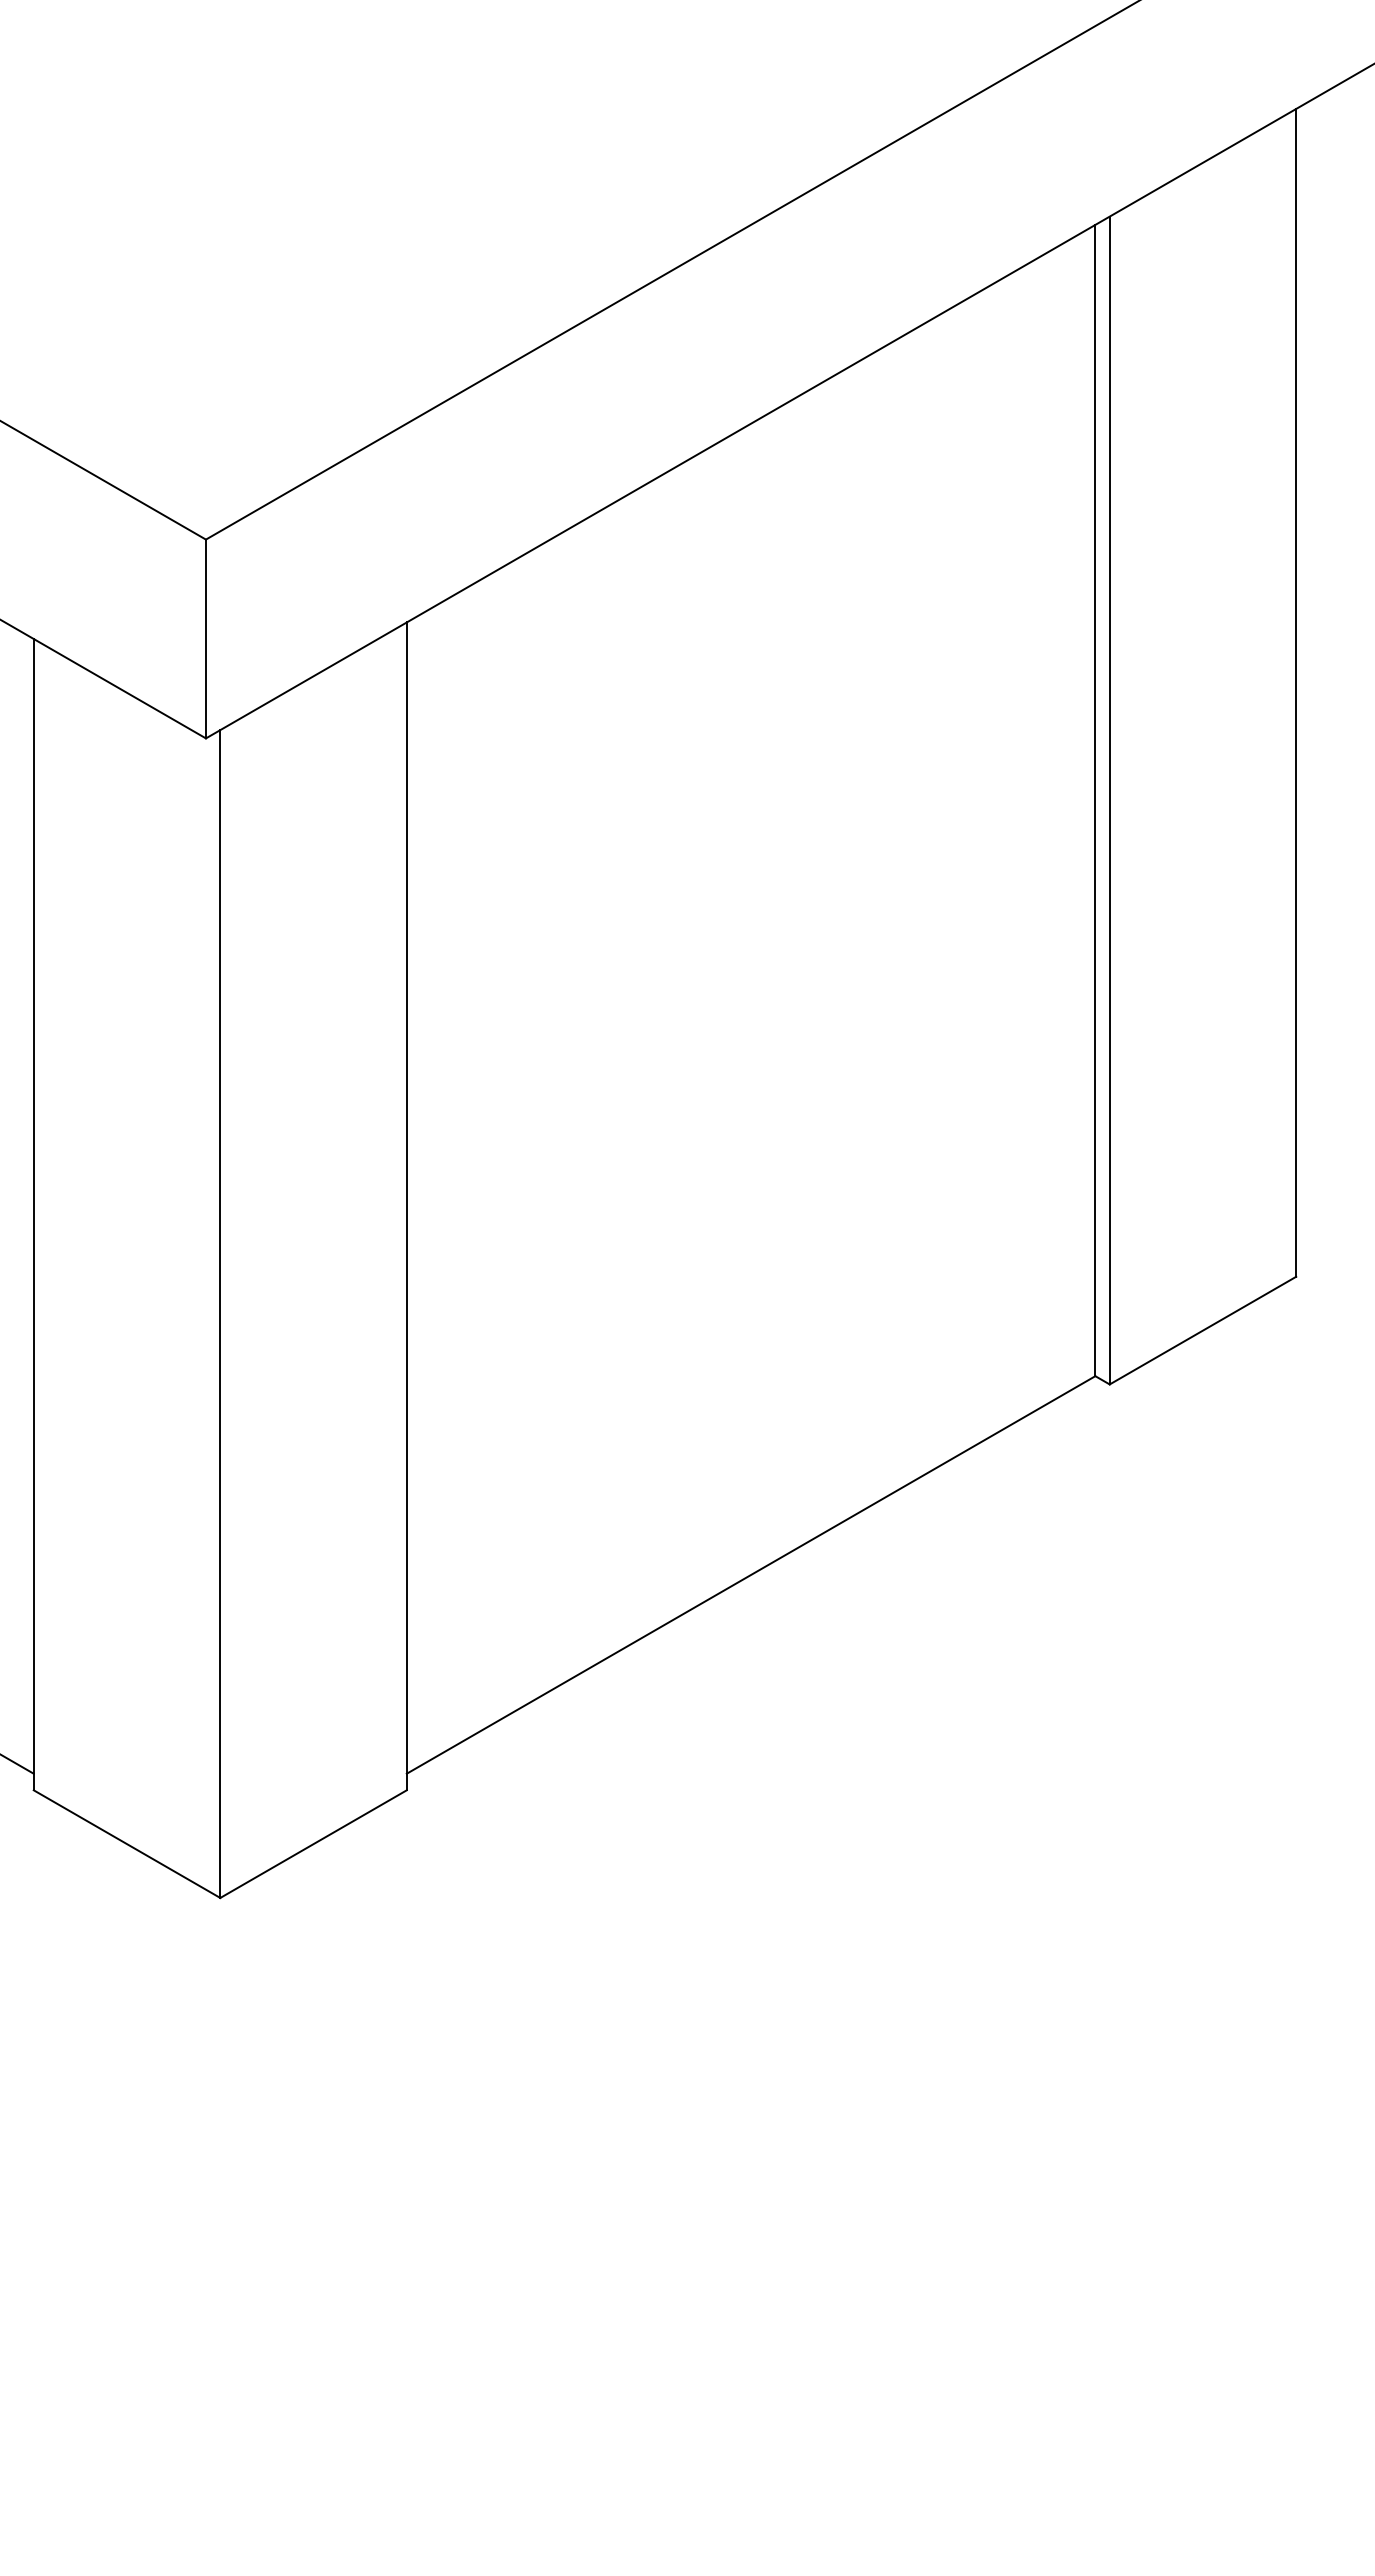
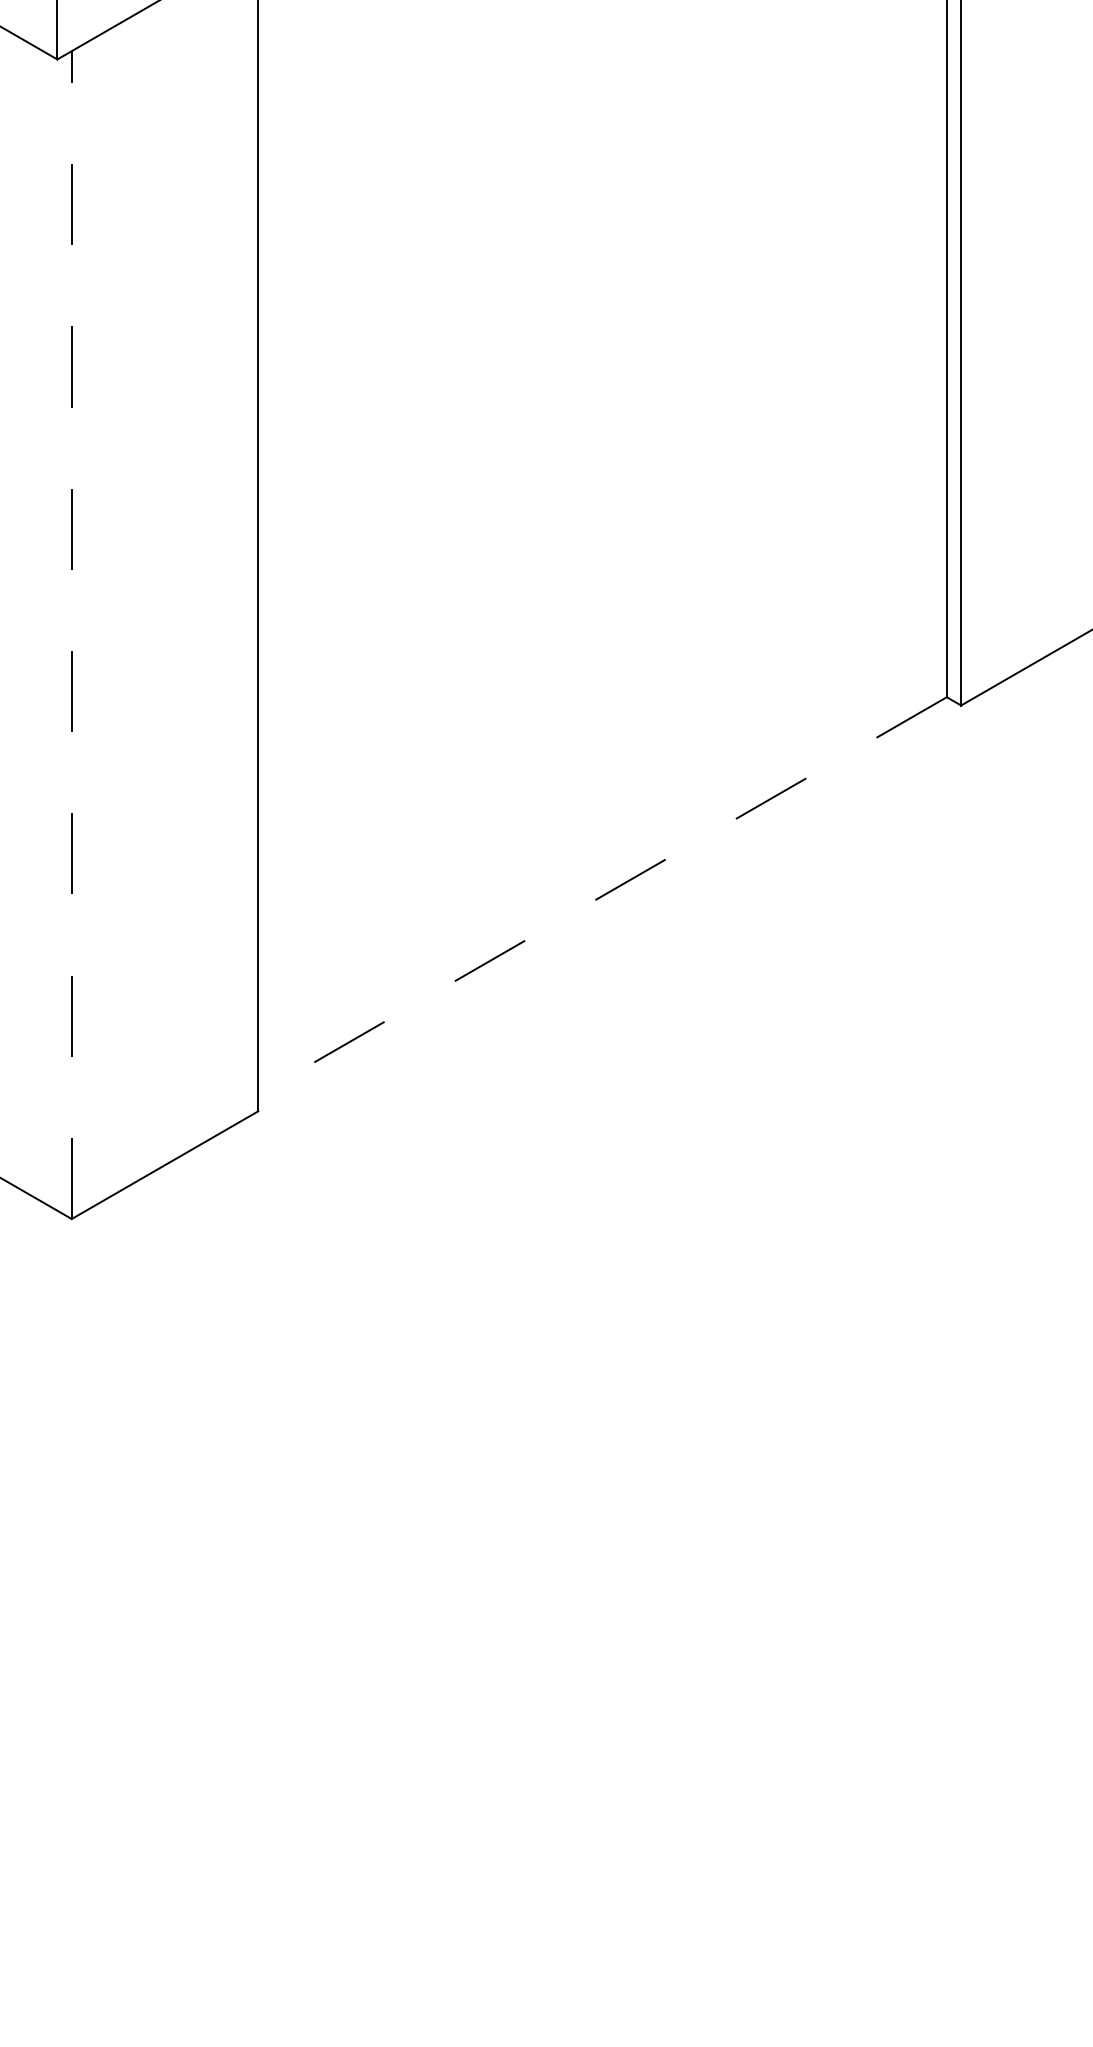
line: (220, 1314) -> (71, 635), solid -> dashed
line: (751, 1574) -> (602, 895), solid -> dashed

